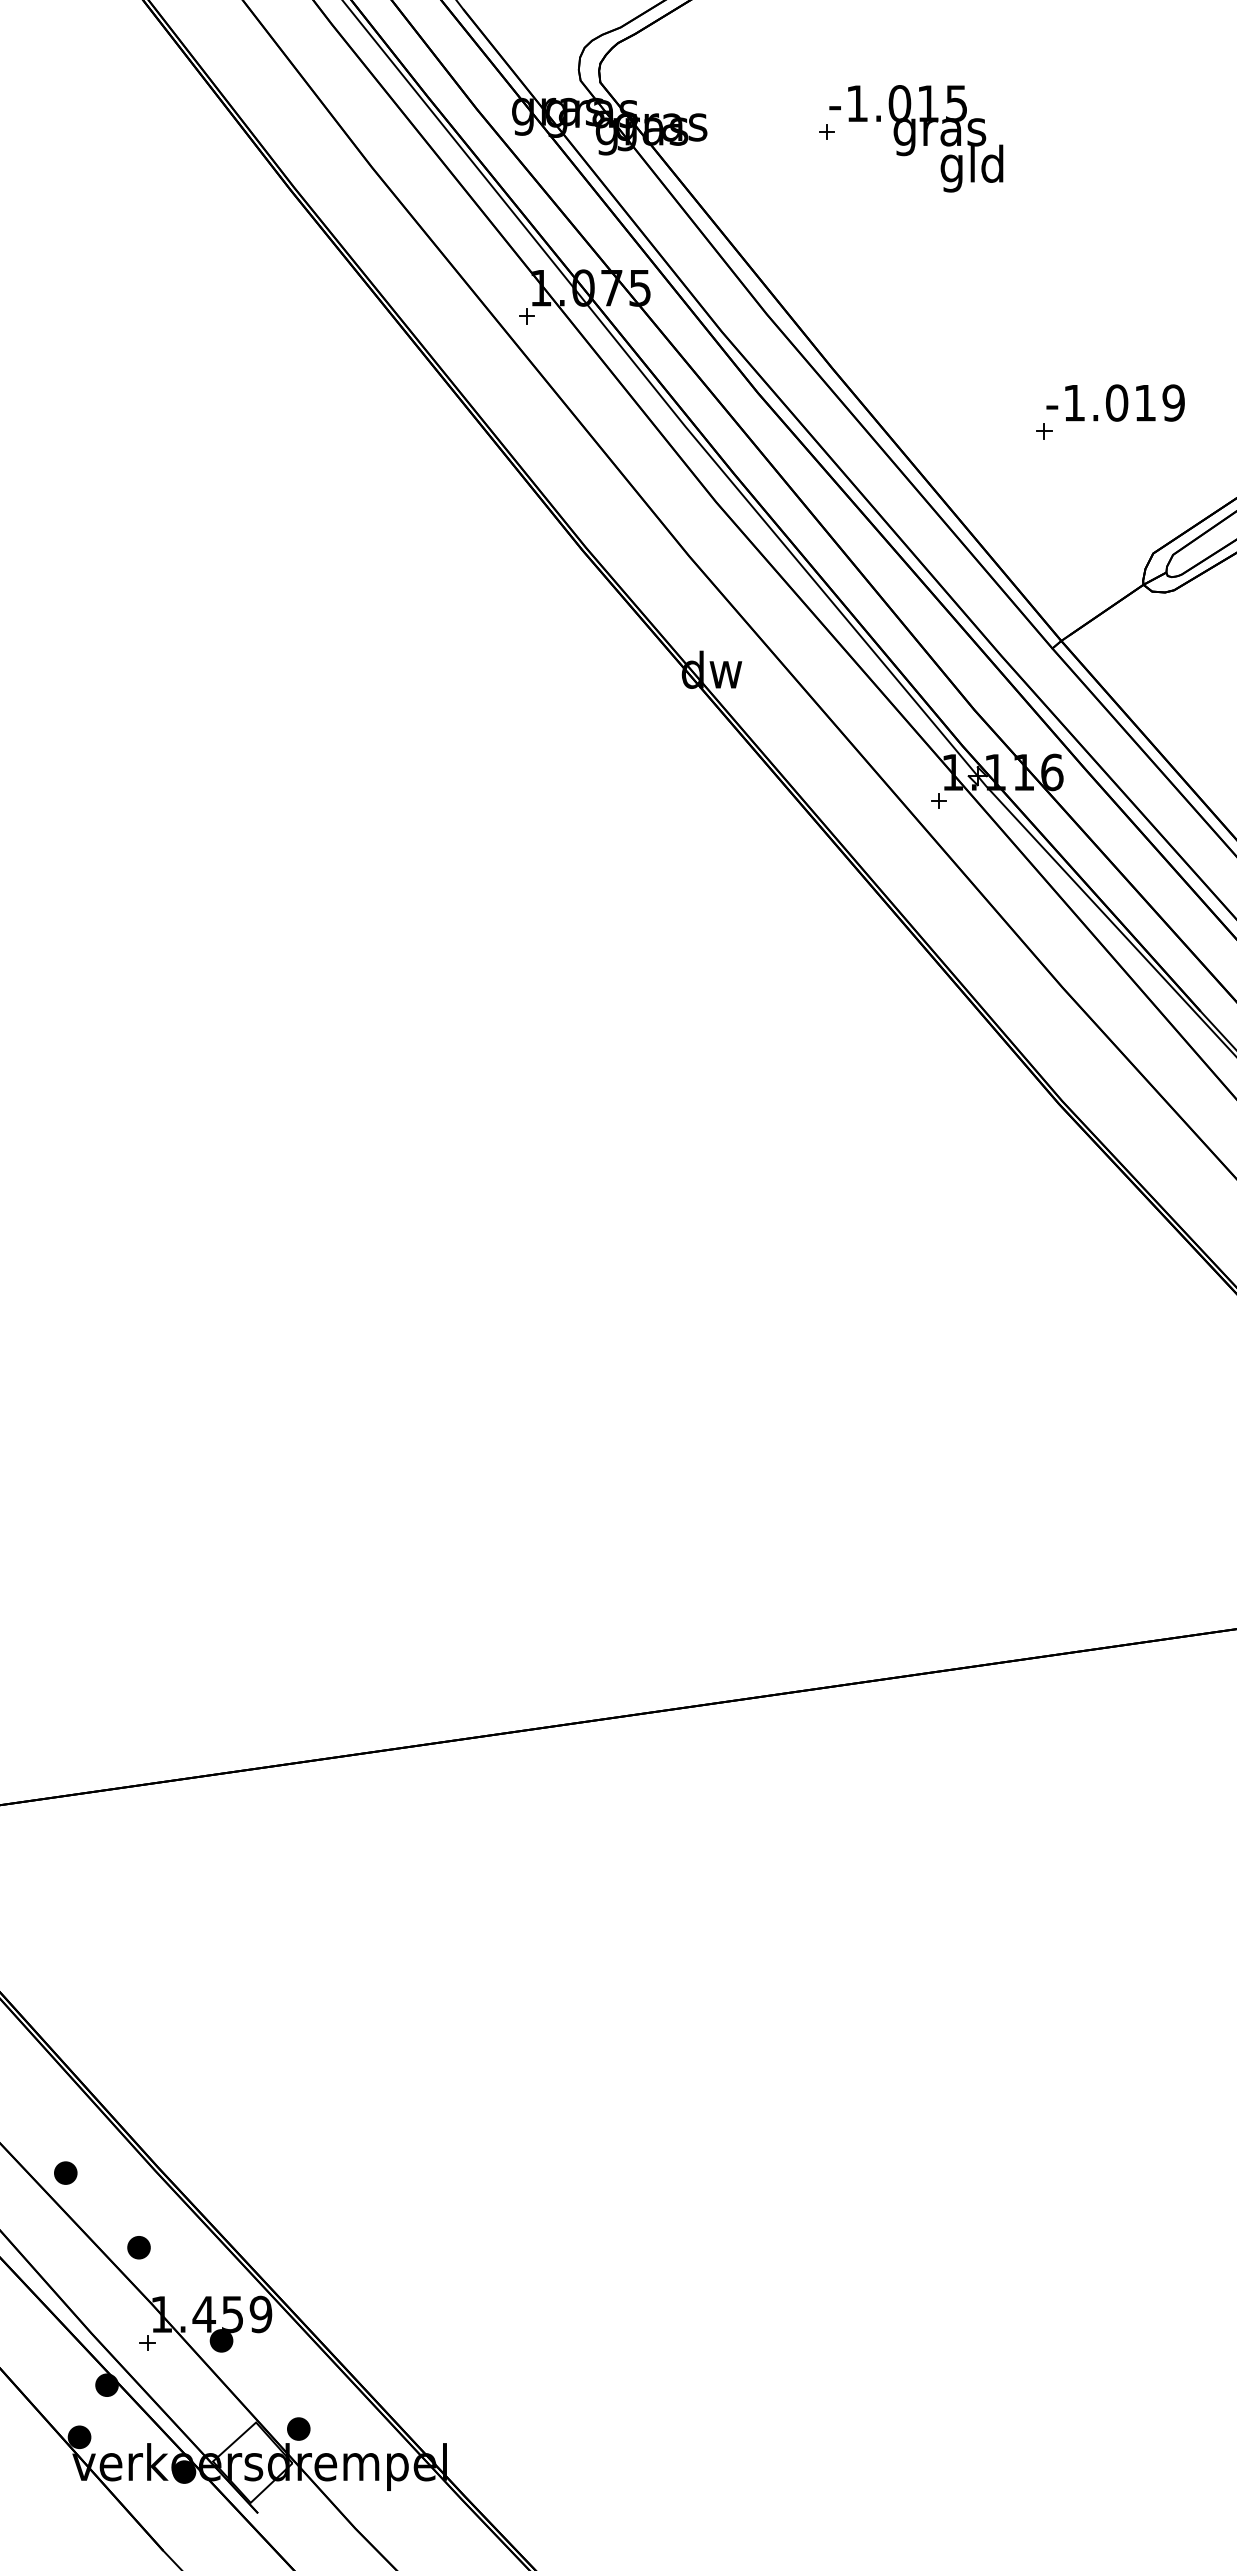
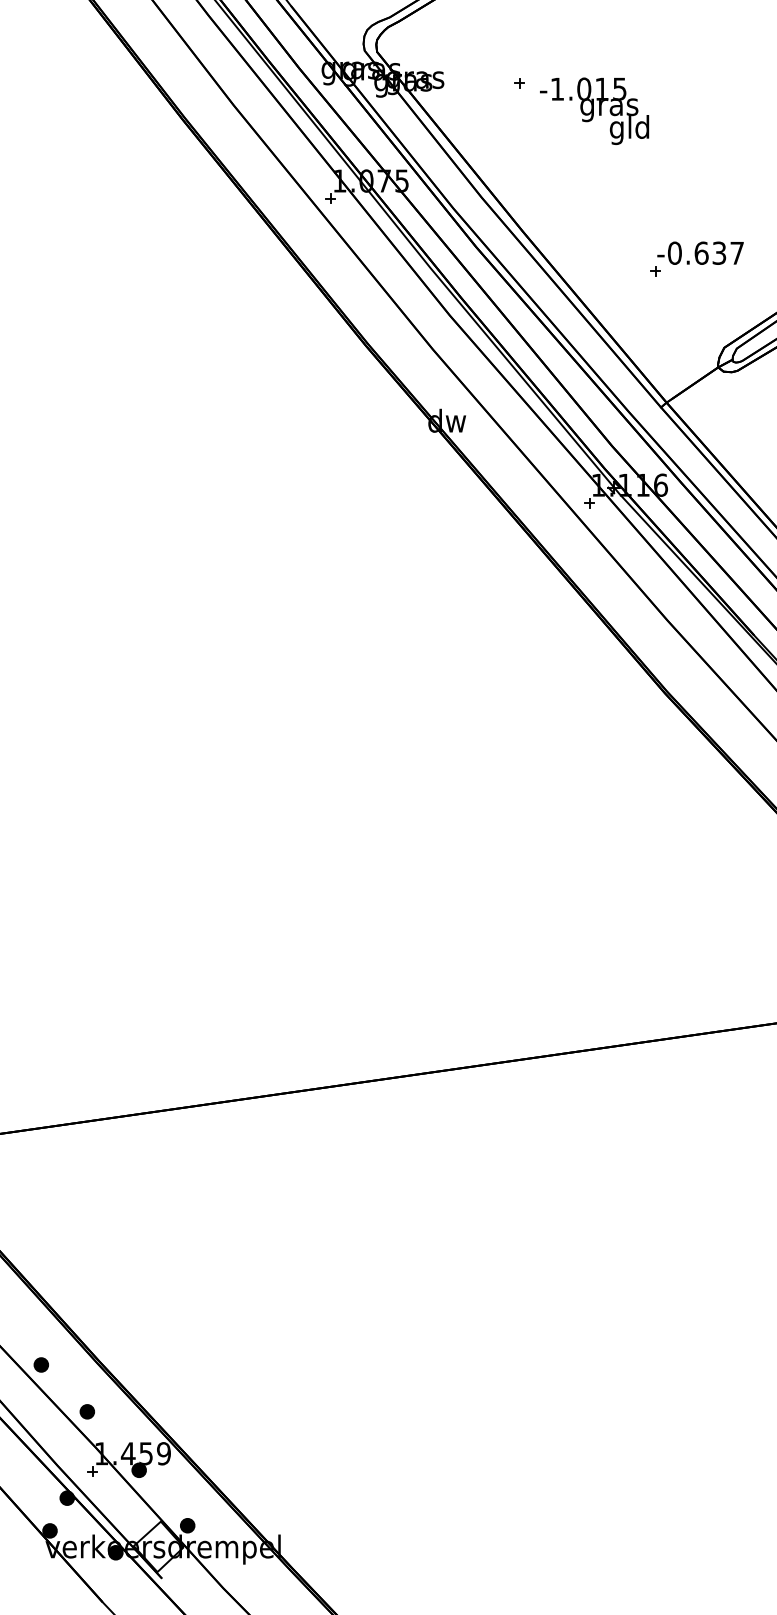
text: (916, 137) -> (594, 110), moved
text: (1123, 401) -> (705, 252), -1.019 -> -0.637

